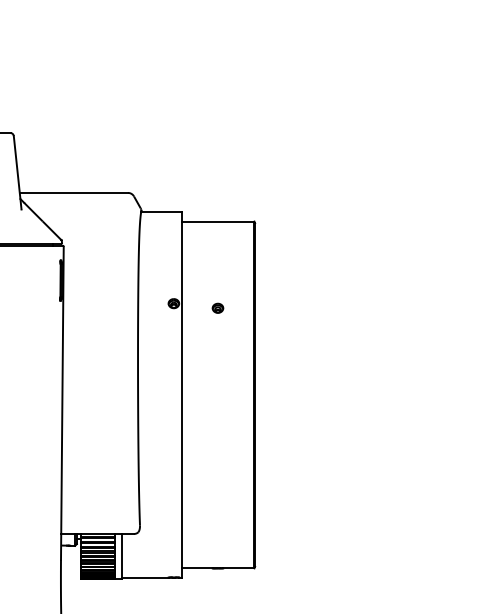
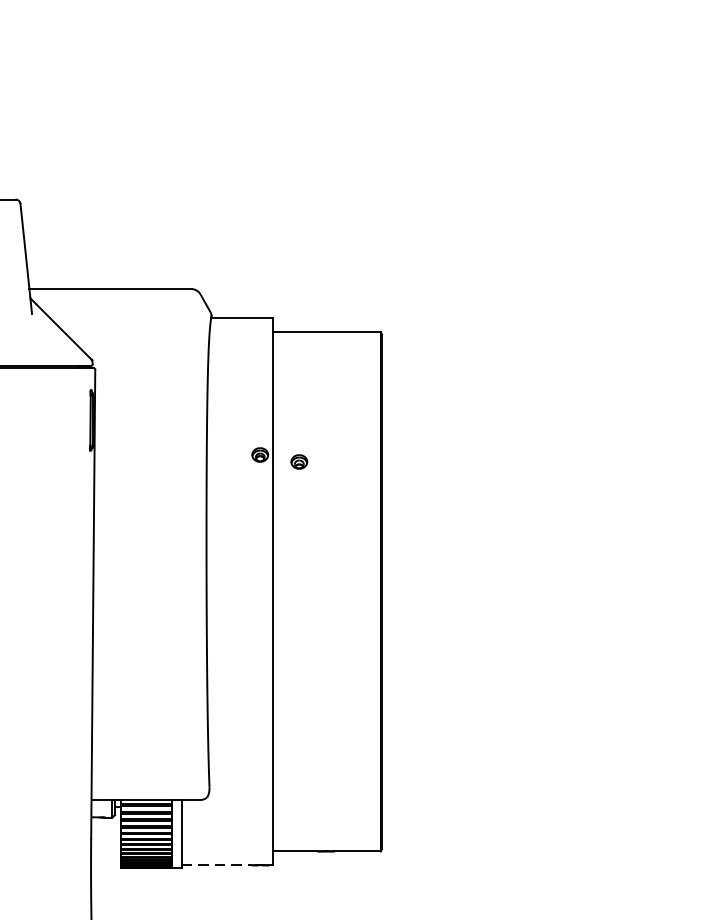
part: (217, 307) -> (298, 460), moved
line: (145, 577) -> (217, 865), solid -> dashed

